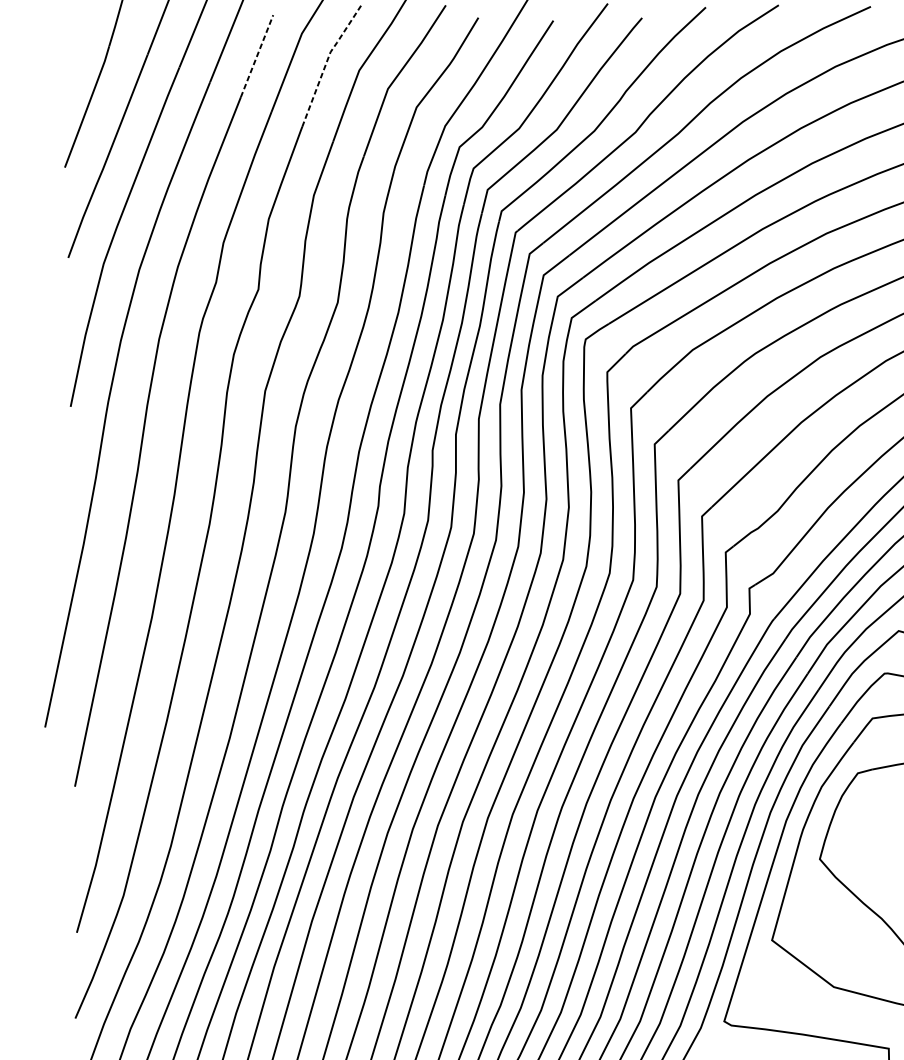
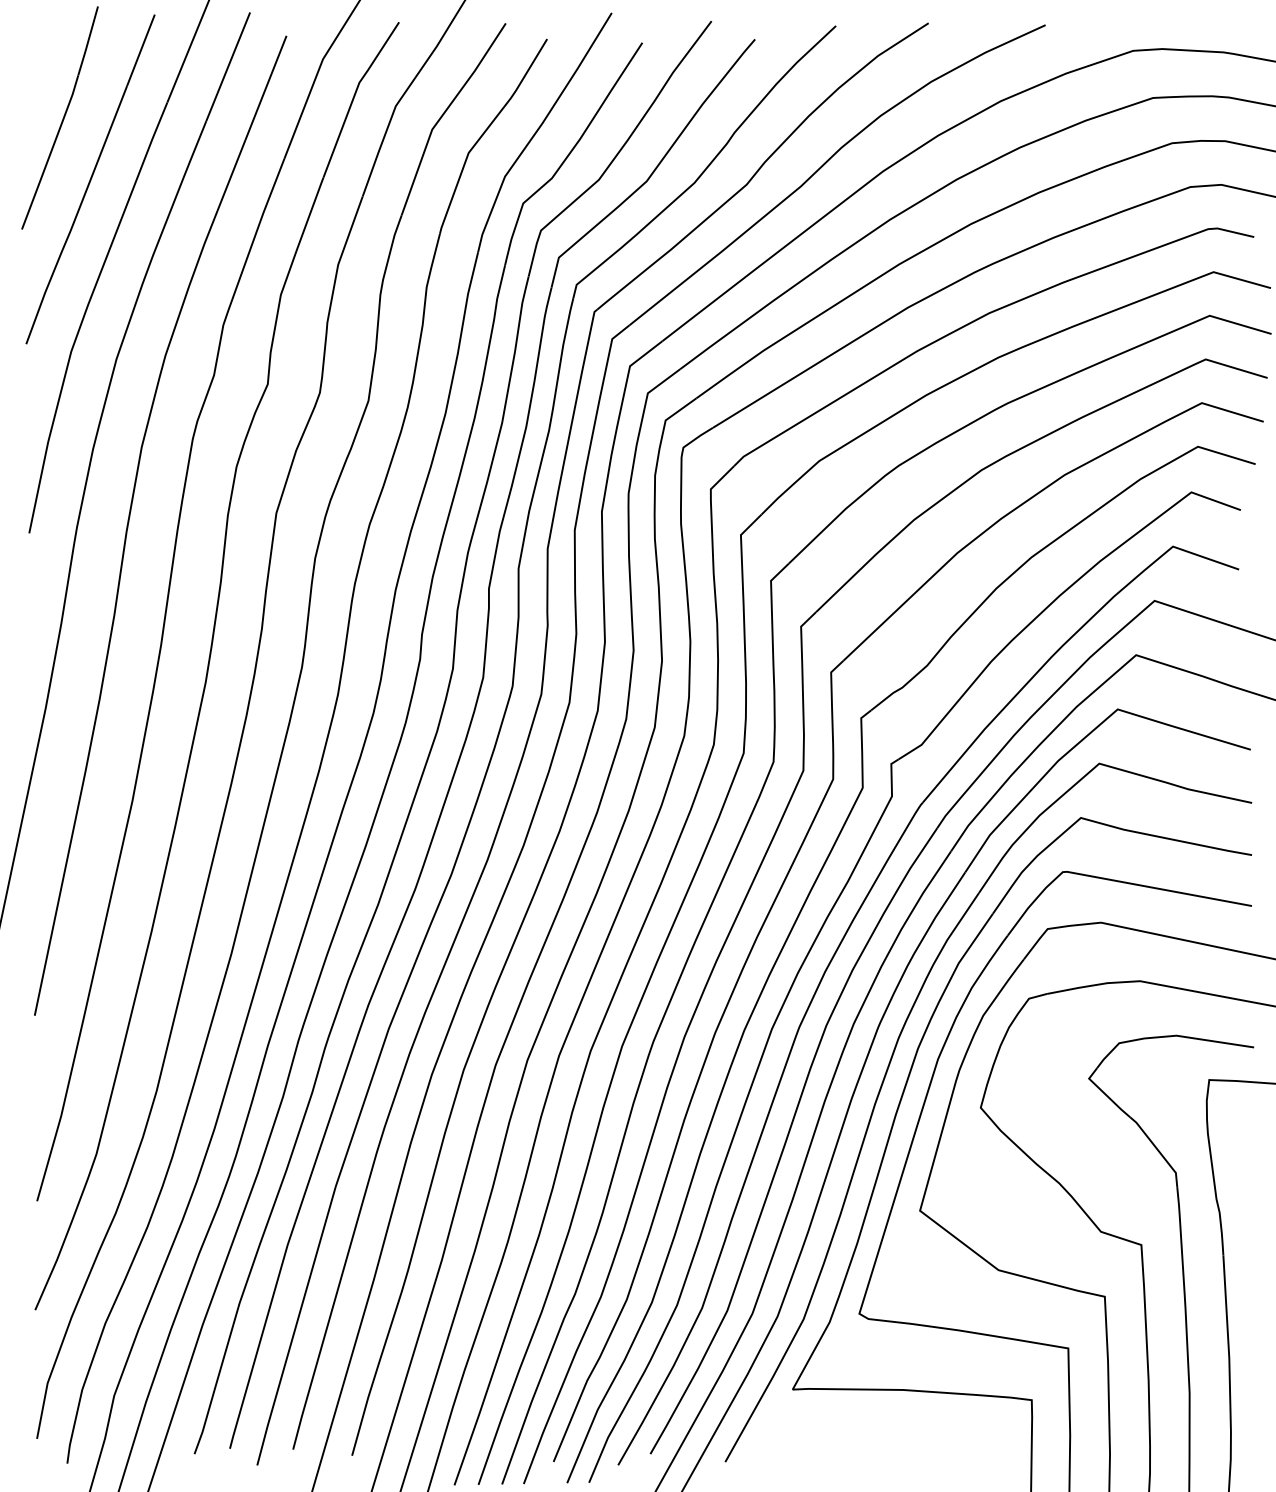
line: (257, 55) -> (266, 87), dashed -> solid
line: (326, 61) -> (354, 94), dashed -> solid

